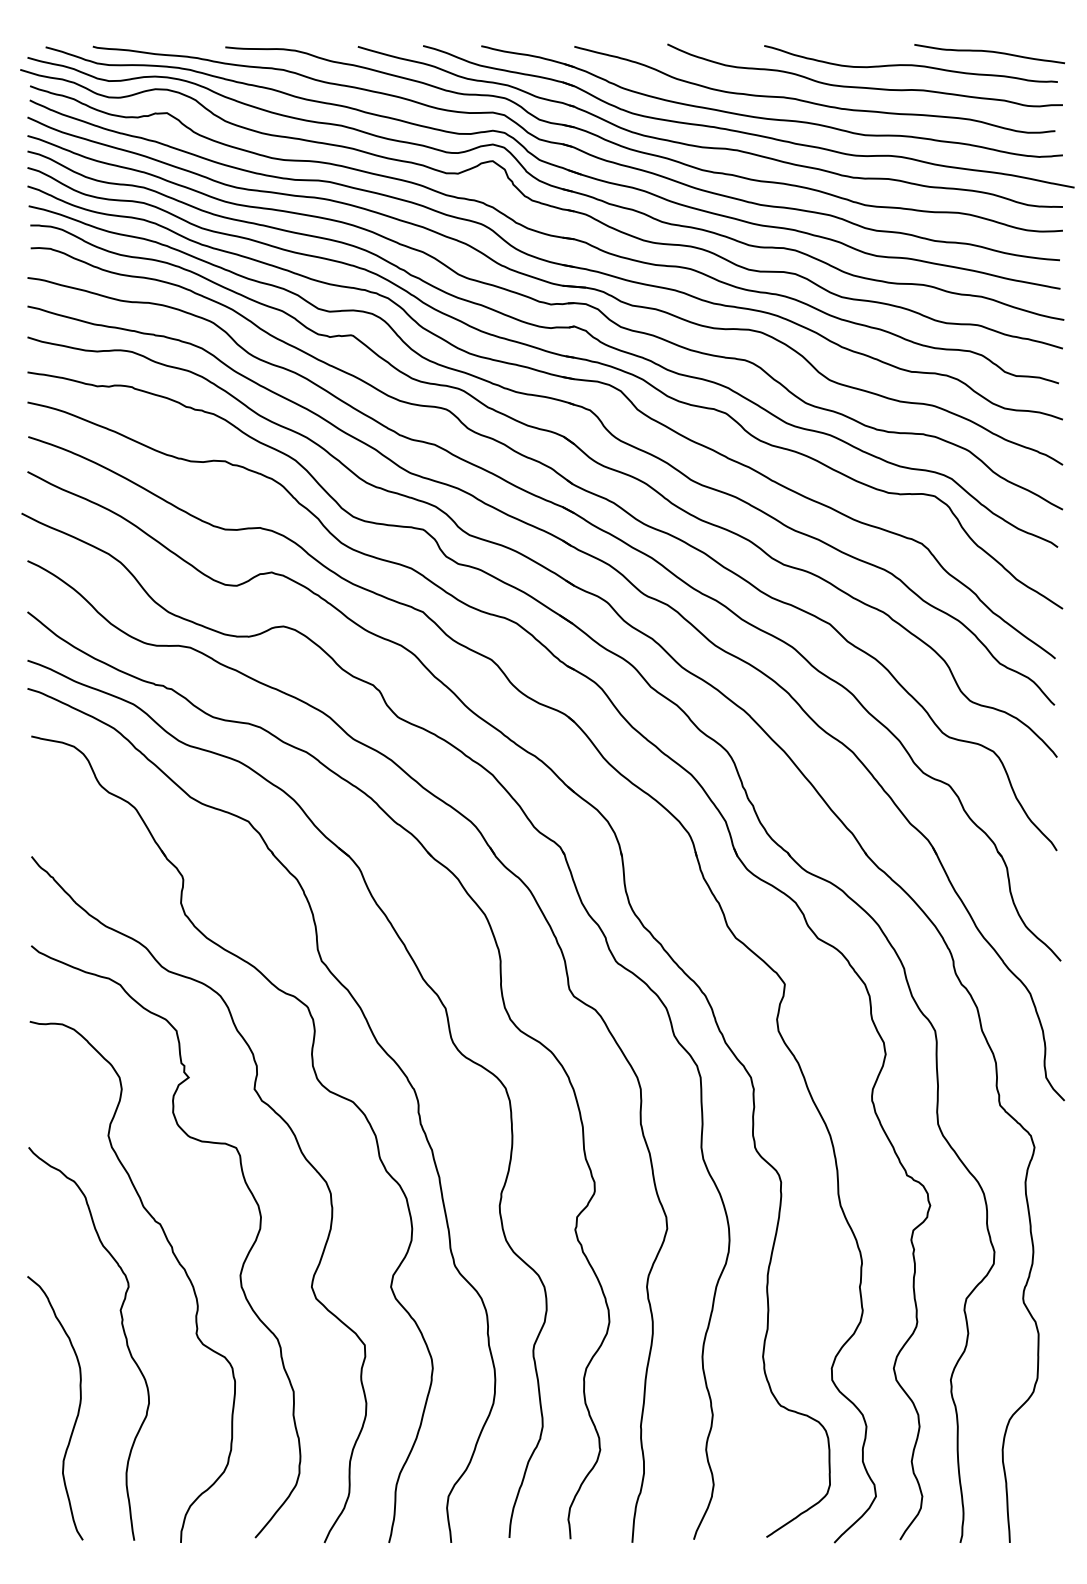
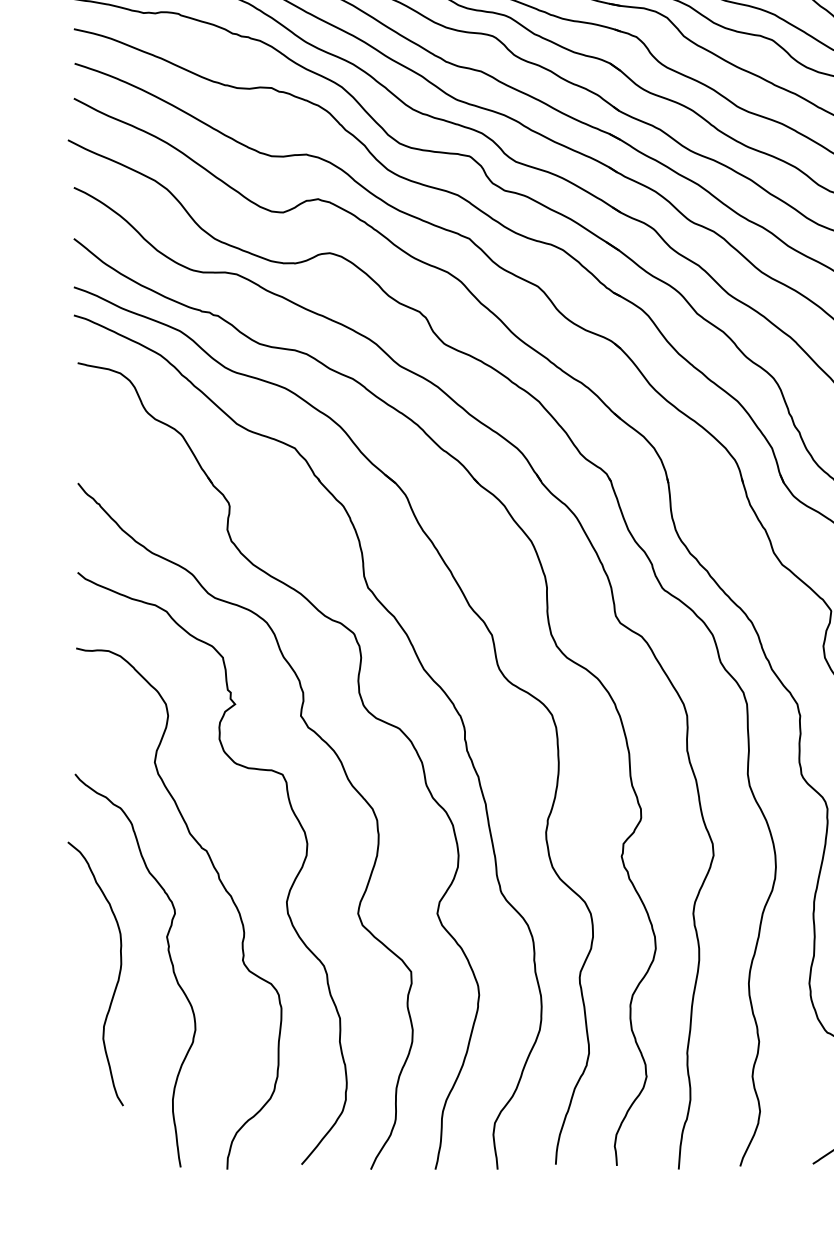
curve: (77, 1411) -> (117, 977), moved

